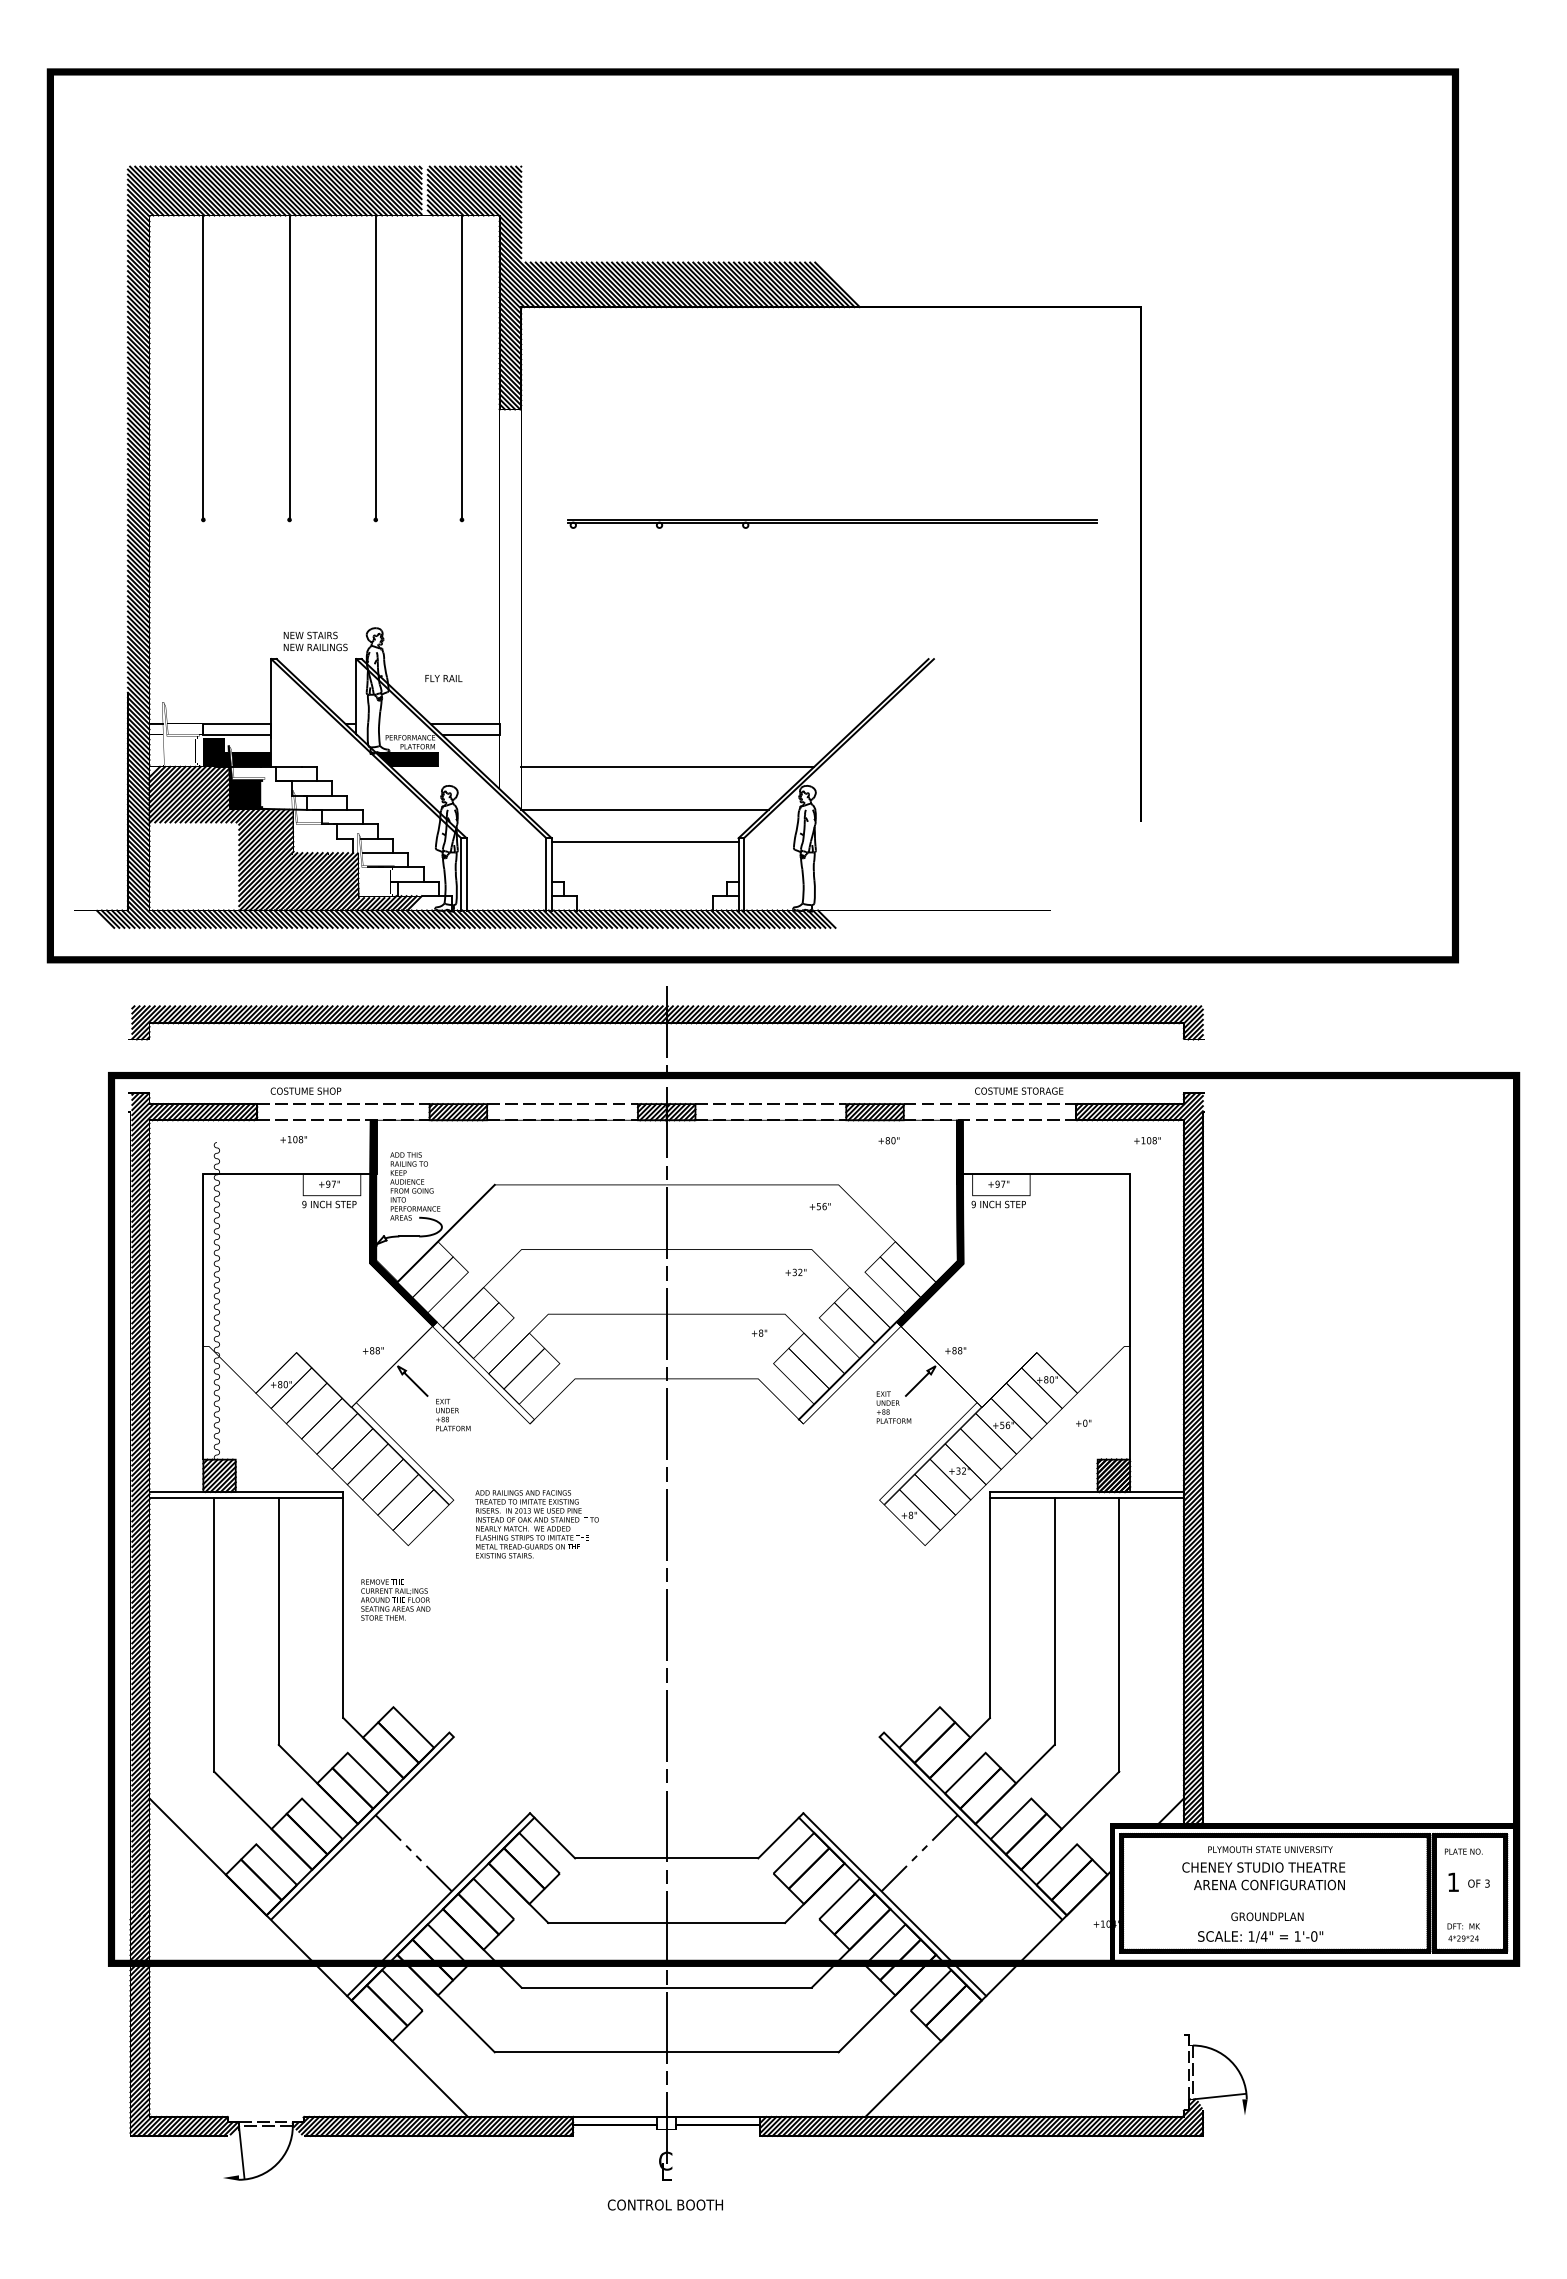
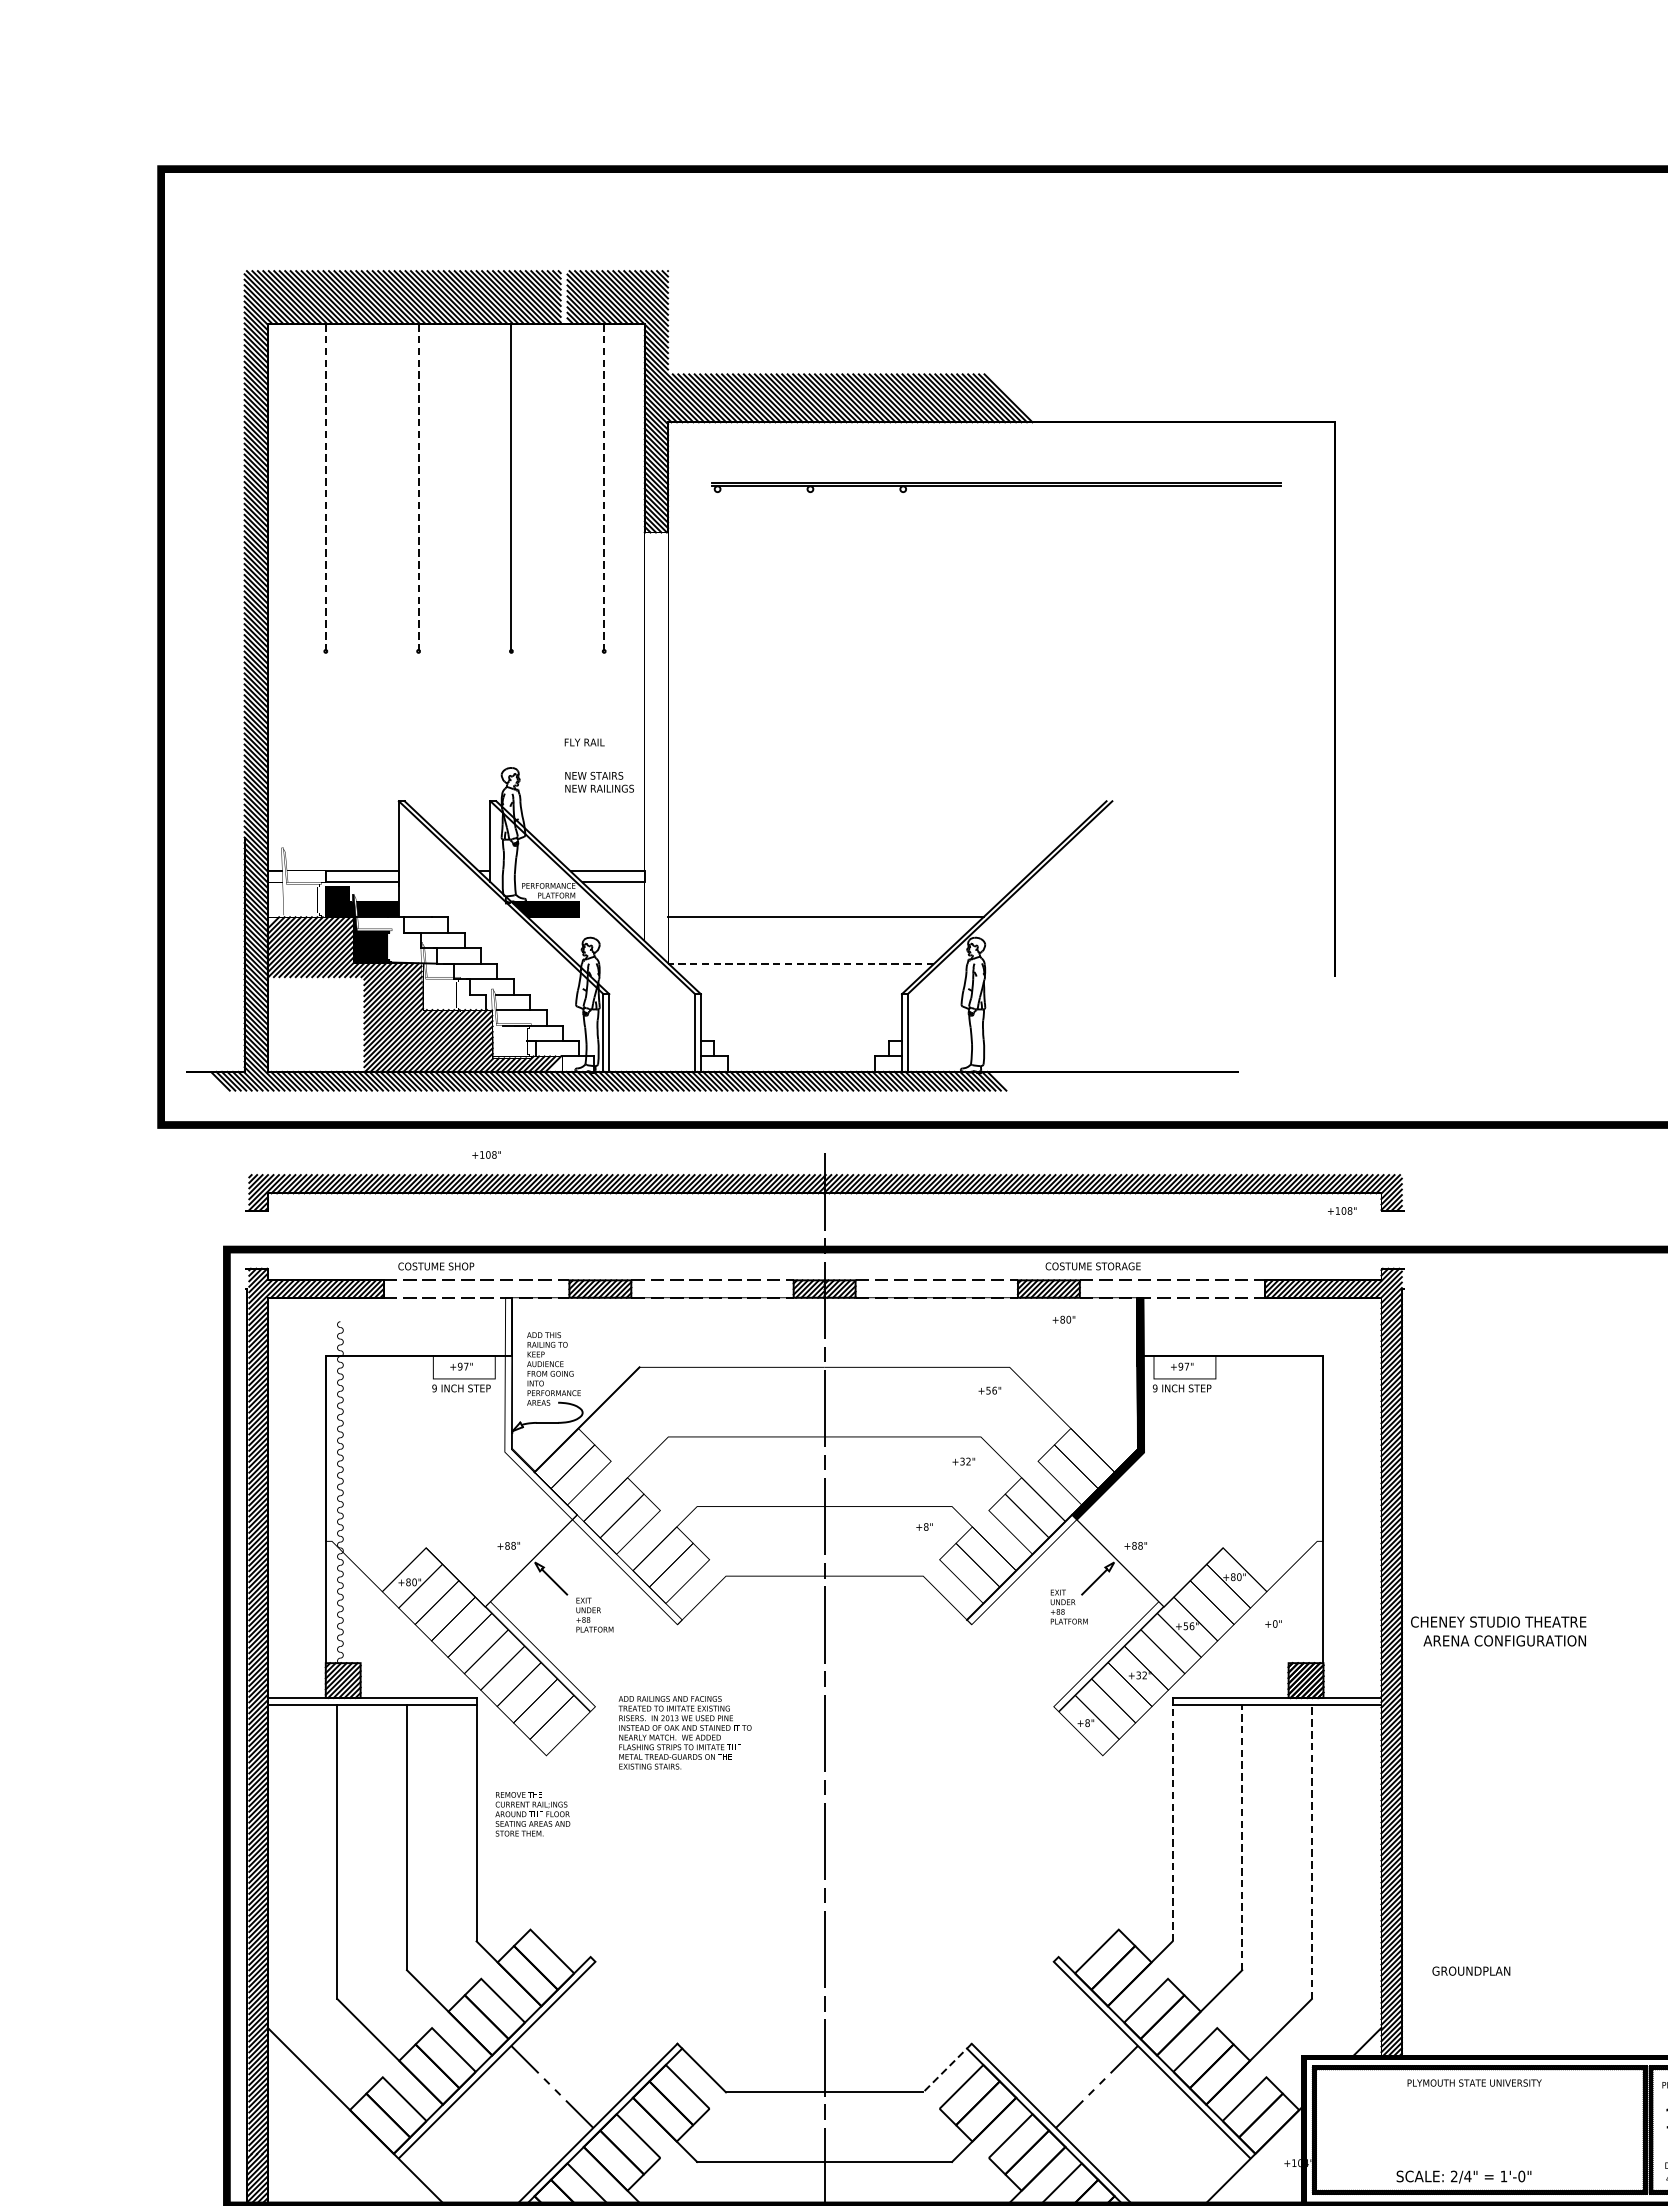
line: (203, 367) -> (325, 487), solid -> dashed
line: (289, 367) -> (418, 487), solid -> dashed
line: (461, 367) -> (603, 487), solid -> dashed
part: (832, 523) -> (996, 487), moved
text: (315, 641) -> (599, 782), moved
text: (443, 678) -> (584, 742), moved
line: (644, 809) -> (800, 963), solid -> dashed
line: (644, 842) -> (800, 998), removed
text: (1019, 1090) -> (1093, 1265), moved
text: (293, 1139) -> (486, 1154), moved
text: (1147, 1140) -> (1342, 1210), moved
hatch: (402, 1223) -> (540, 1408), removed
line: (989, 1608) -> (1172, 1823), solid -> dashed
line: (1054, 1621) -> (1242, 1837), solid -> dashed
line: (1119, 1634) -> (1312, 1851), solid -> dashed
line: (780, 1835) -> (947, 2067), solid -> dashed
text: (1263, 1876) -> (1498, 1631), moved
text: (1267, 1916) -> (1471, 1970), moved
text: (1251, 1936) -> (1454, 2176), 1/4" -> 2/4"

